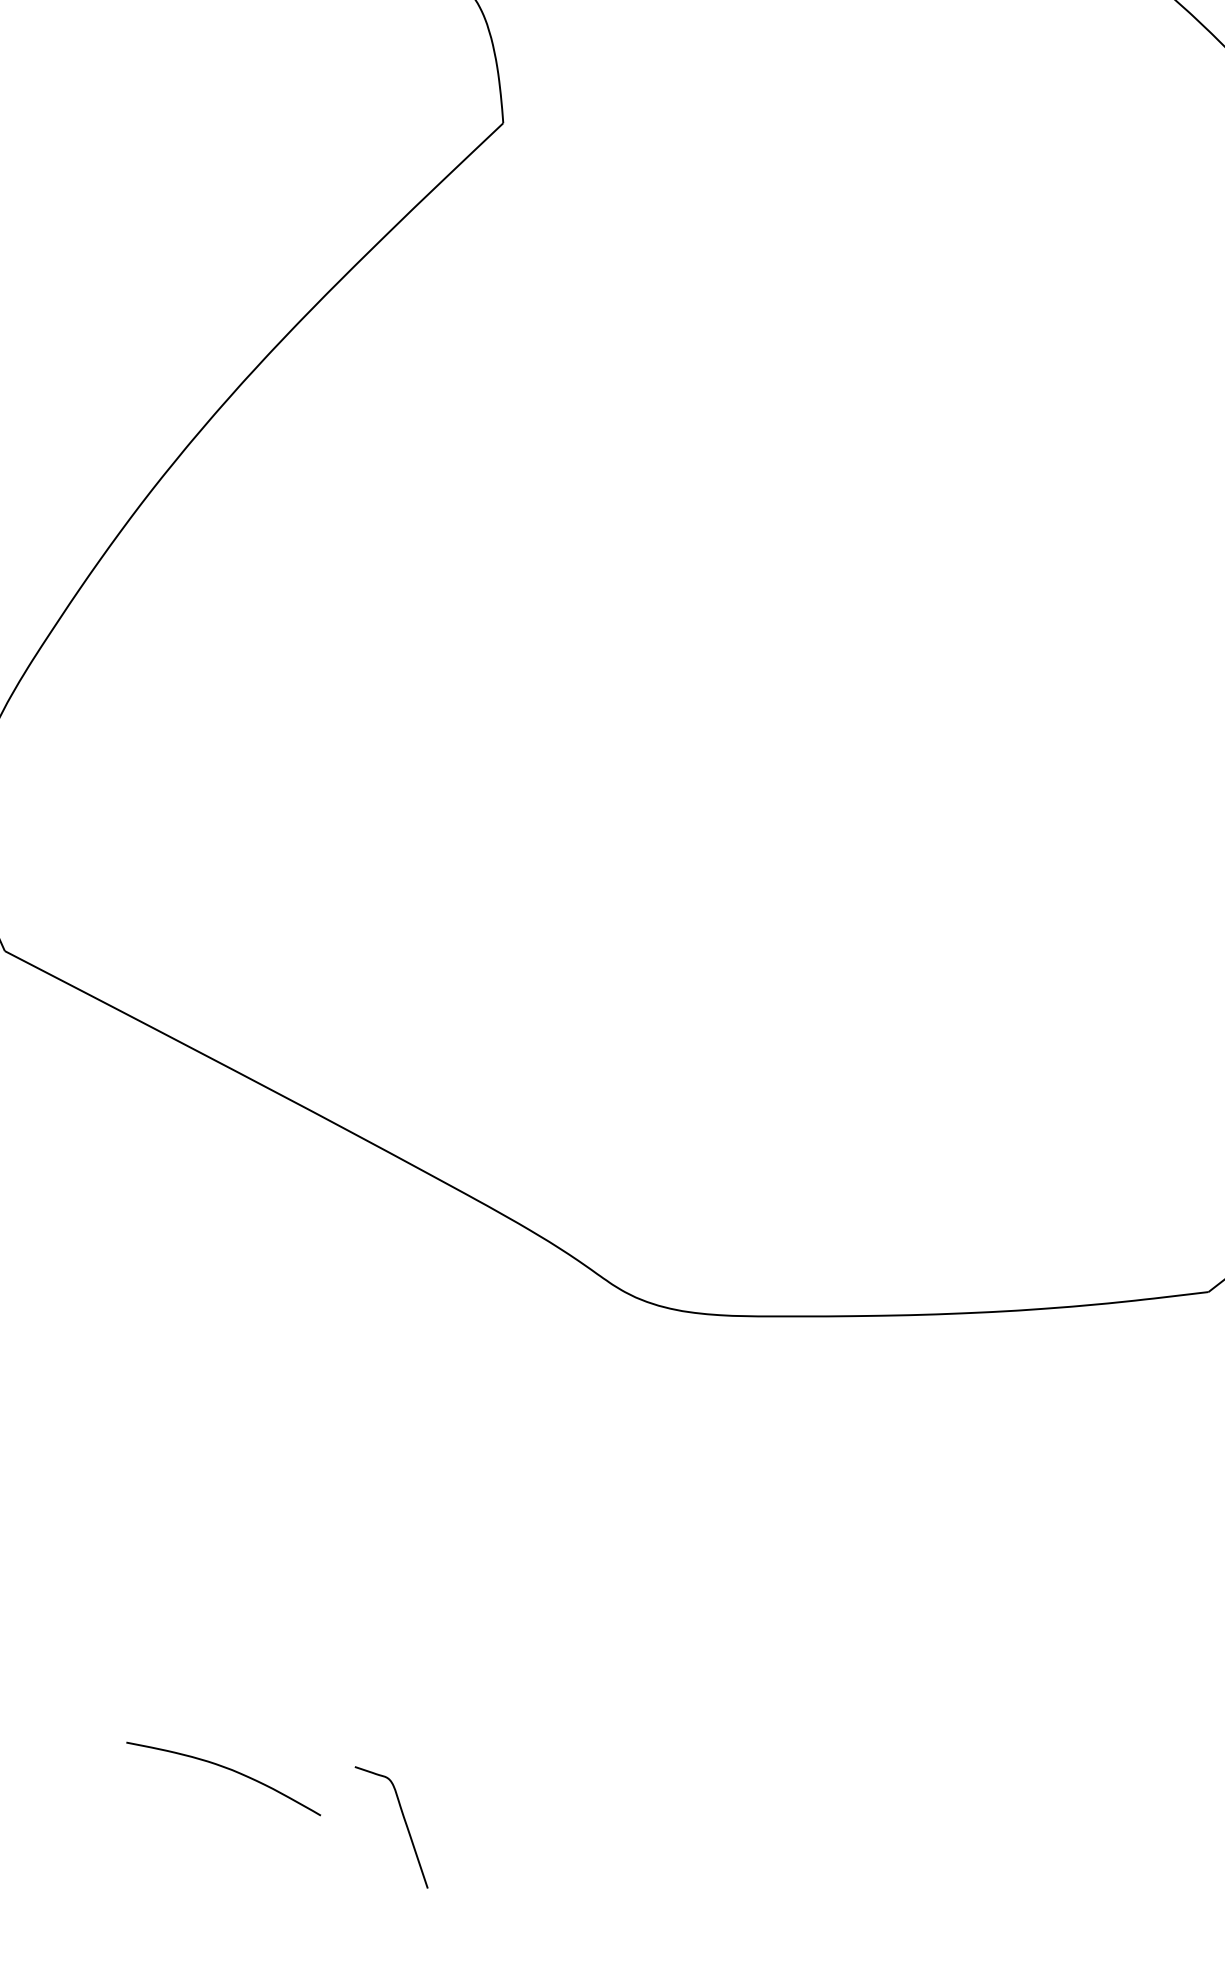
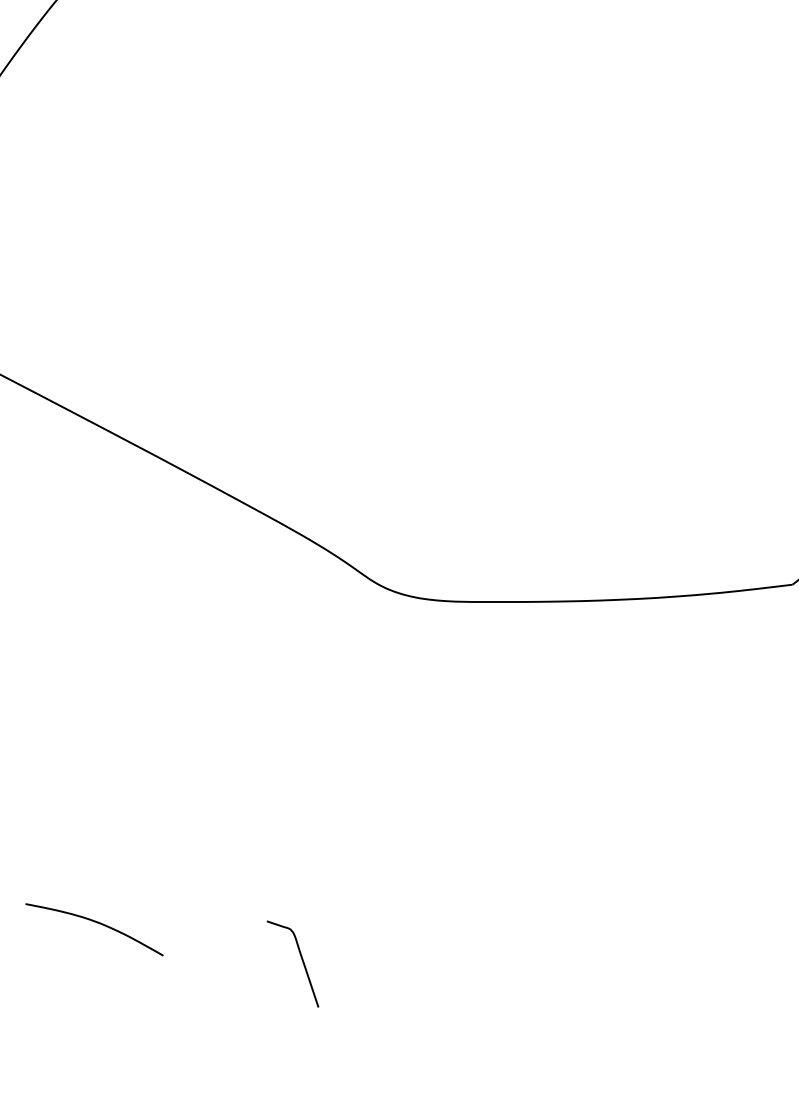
curve: (404, 1822) -> (302, 960), moved

